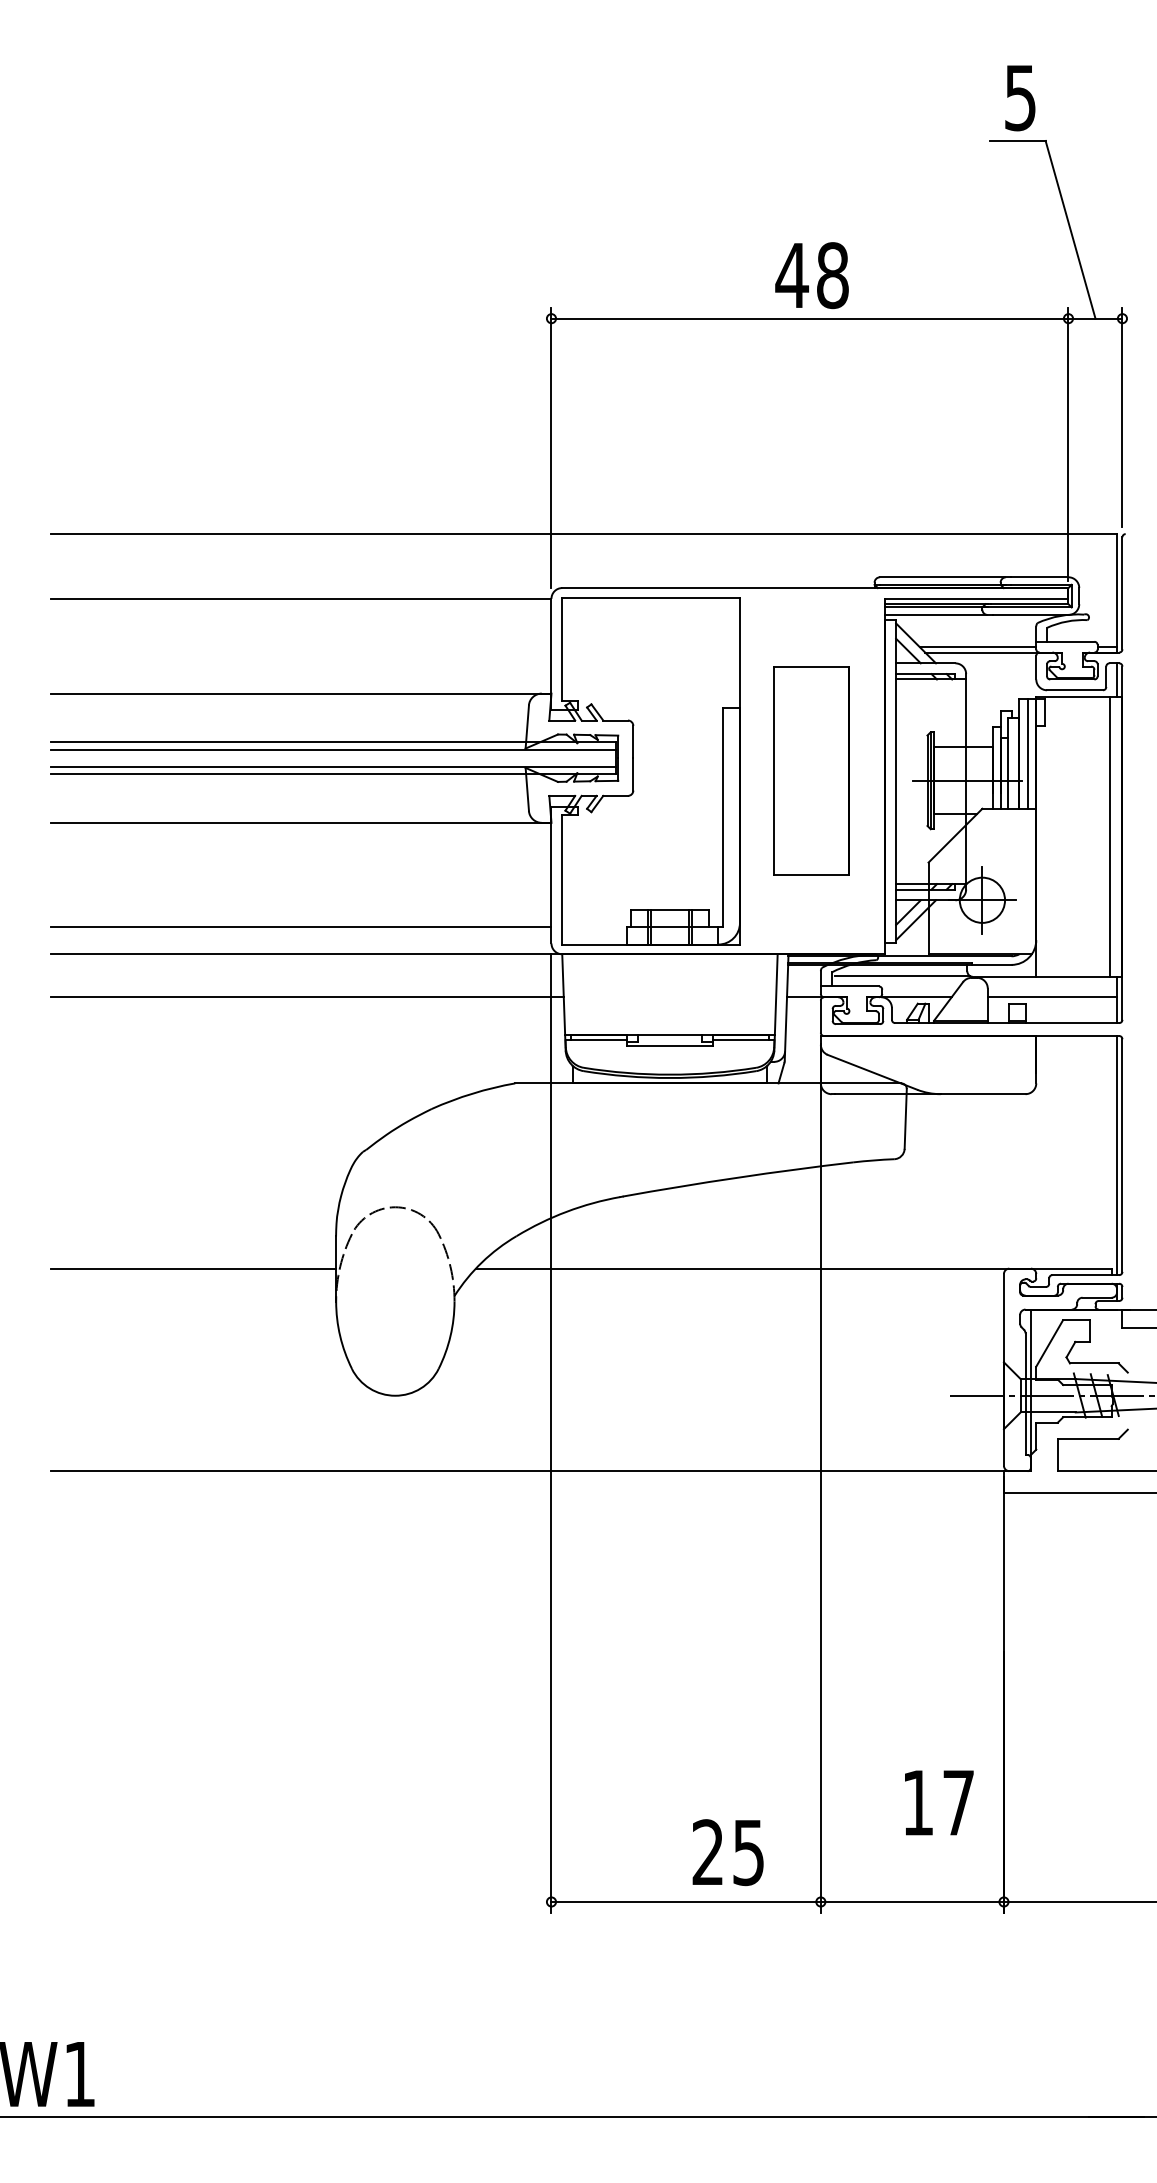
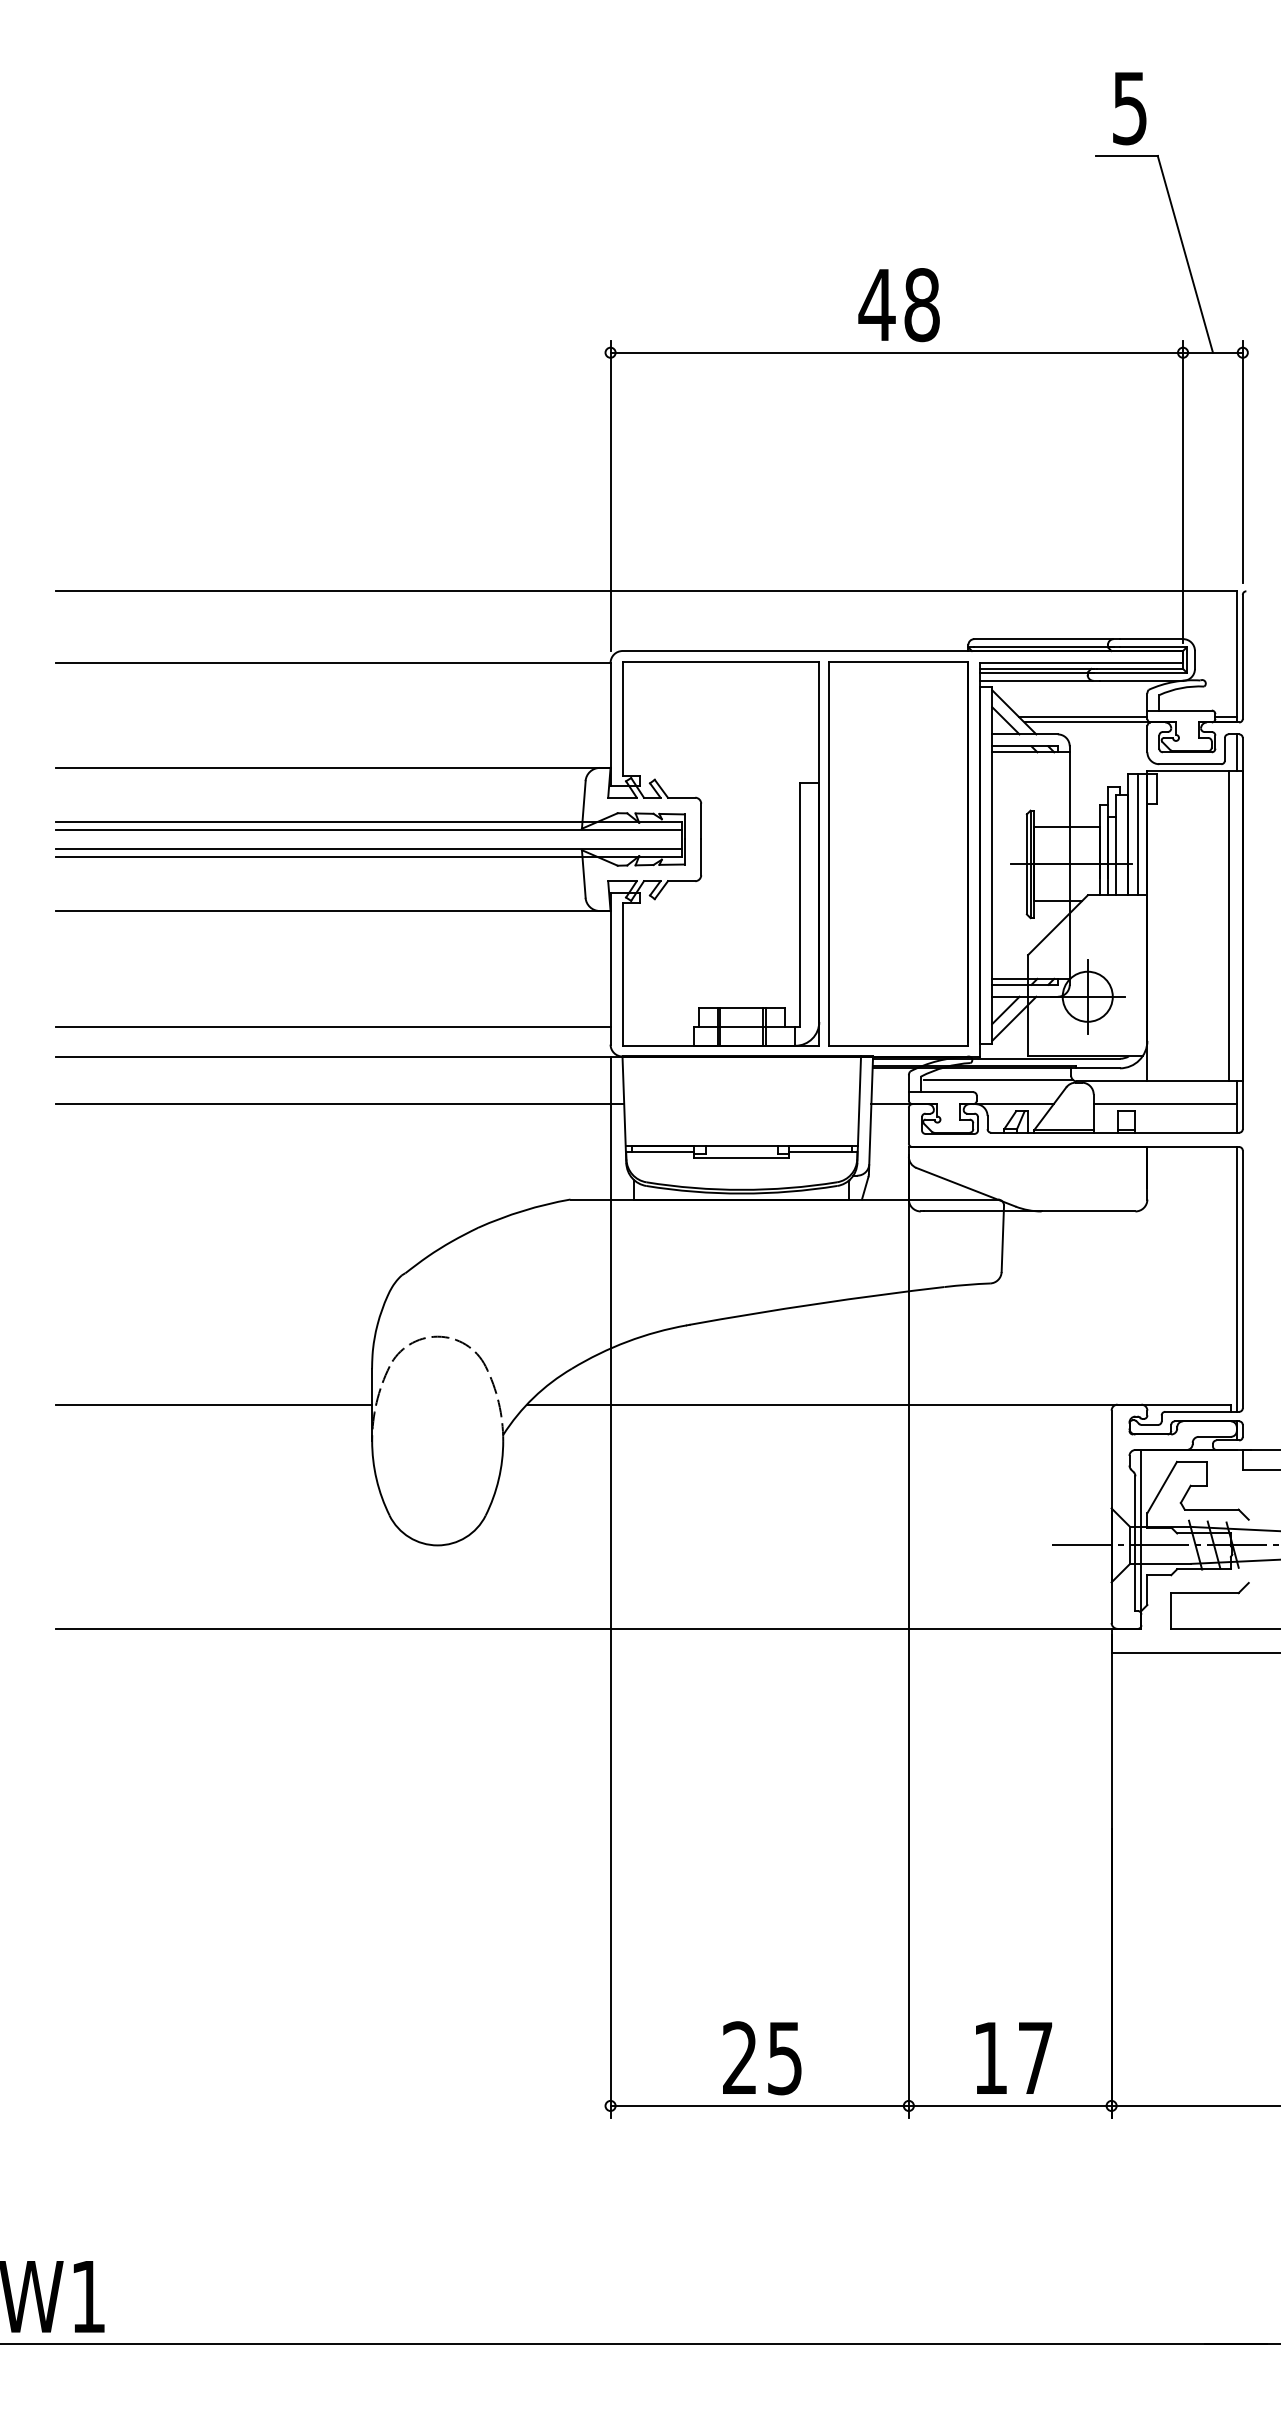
part: (811, 770) -> (898, 853), size x1.67
text: (939, 1802) -> (1014, 2057), moved
text: (728, 1852) -> (762, 2058), moved

